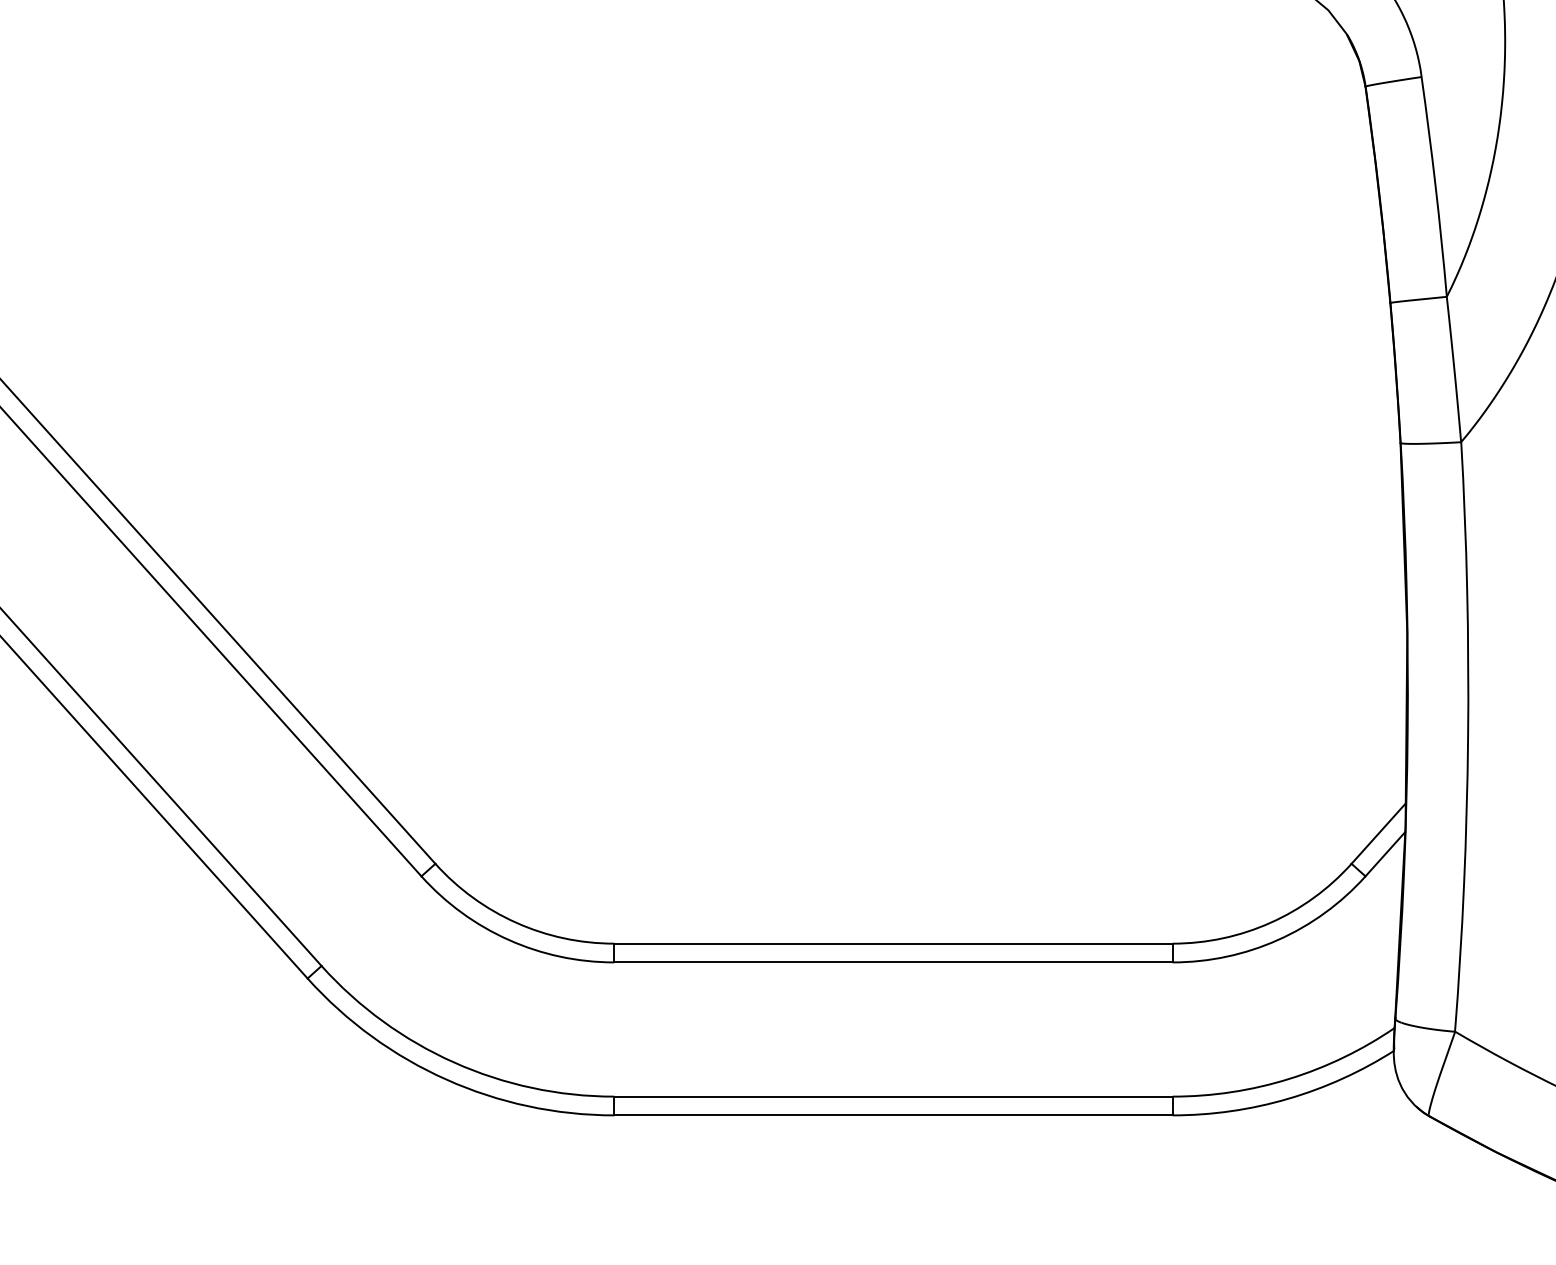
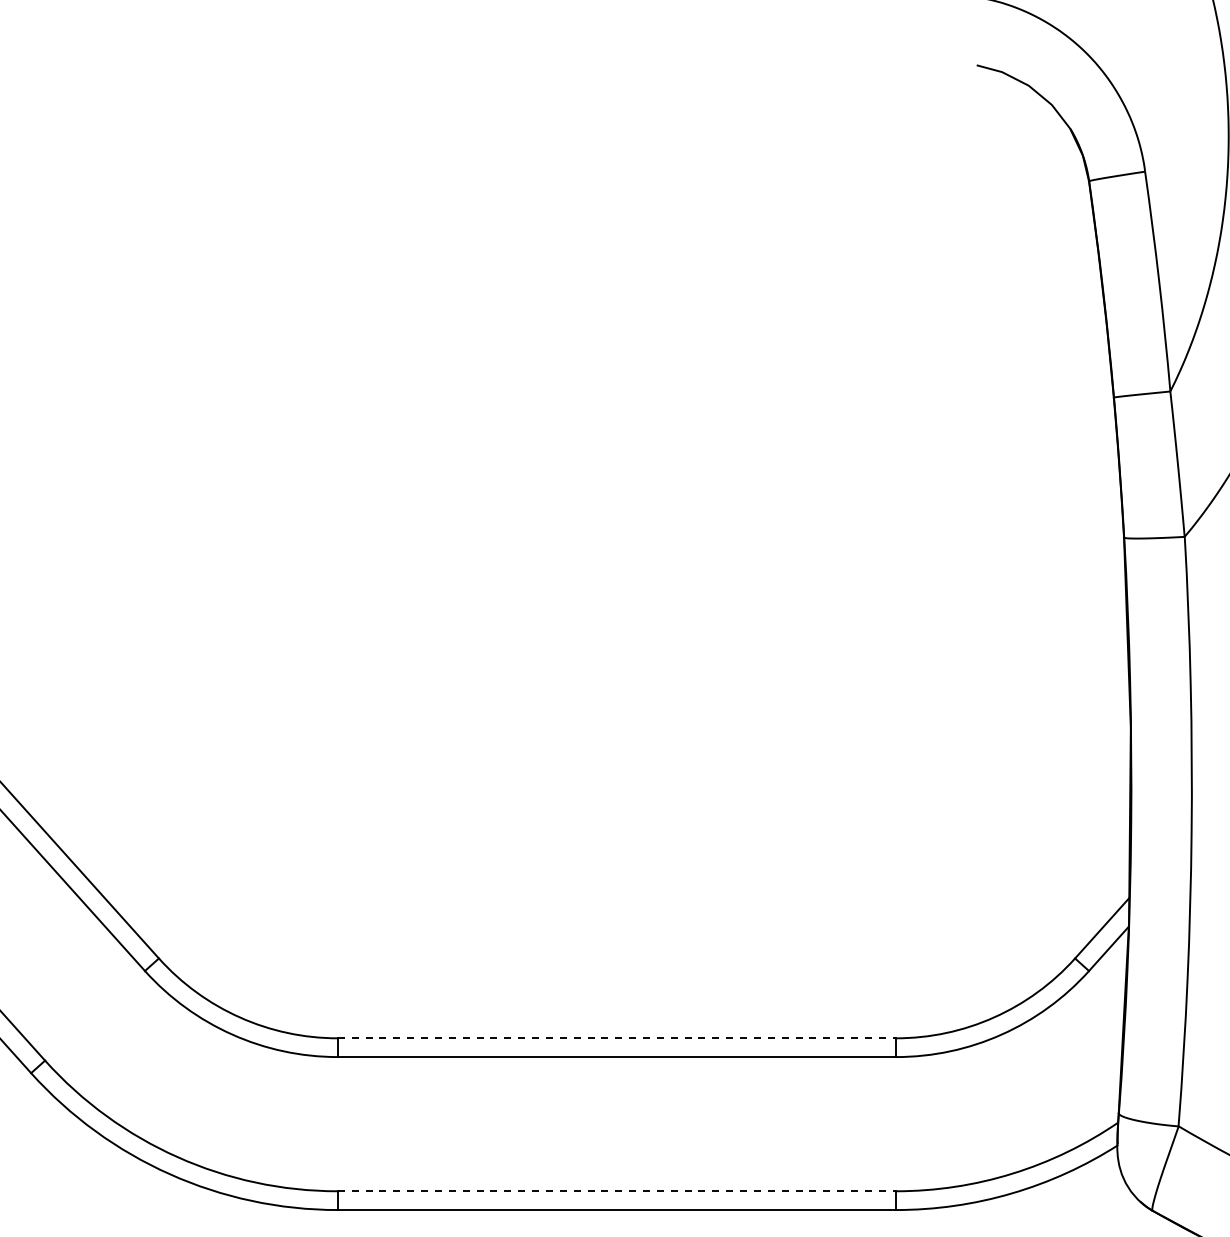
line: (894, 943) -> (618, 1038), solid -> dashed
line: (894, 1096) -> (618, 1191), solid -> dashed

